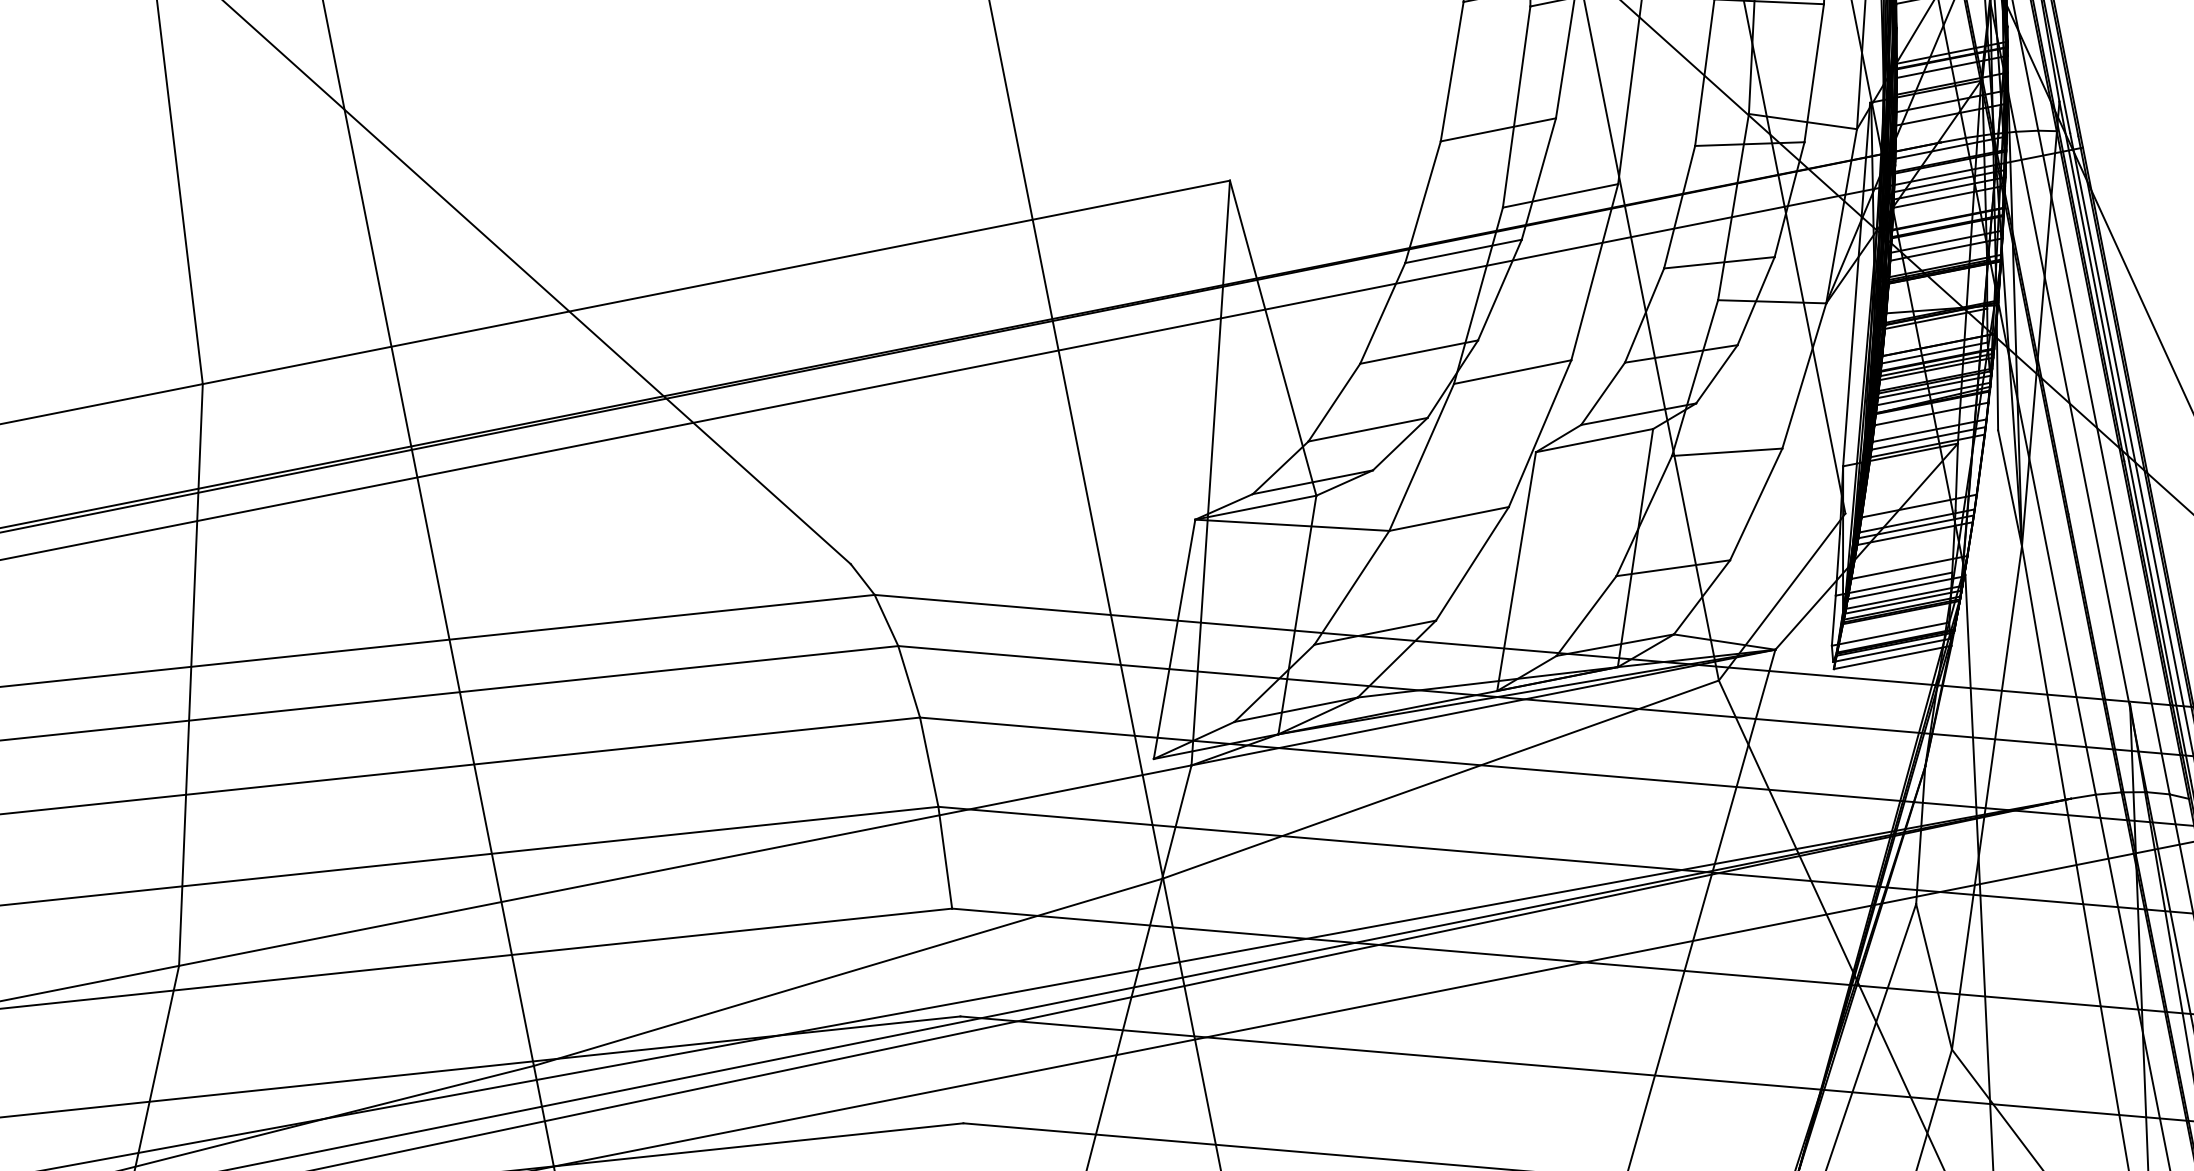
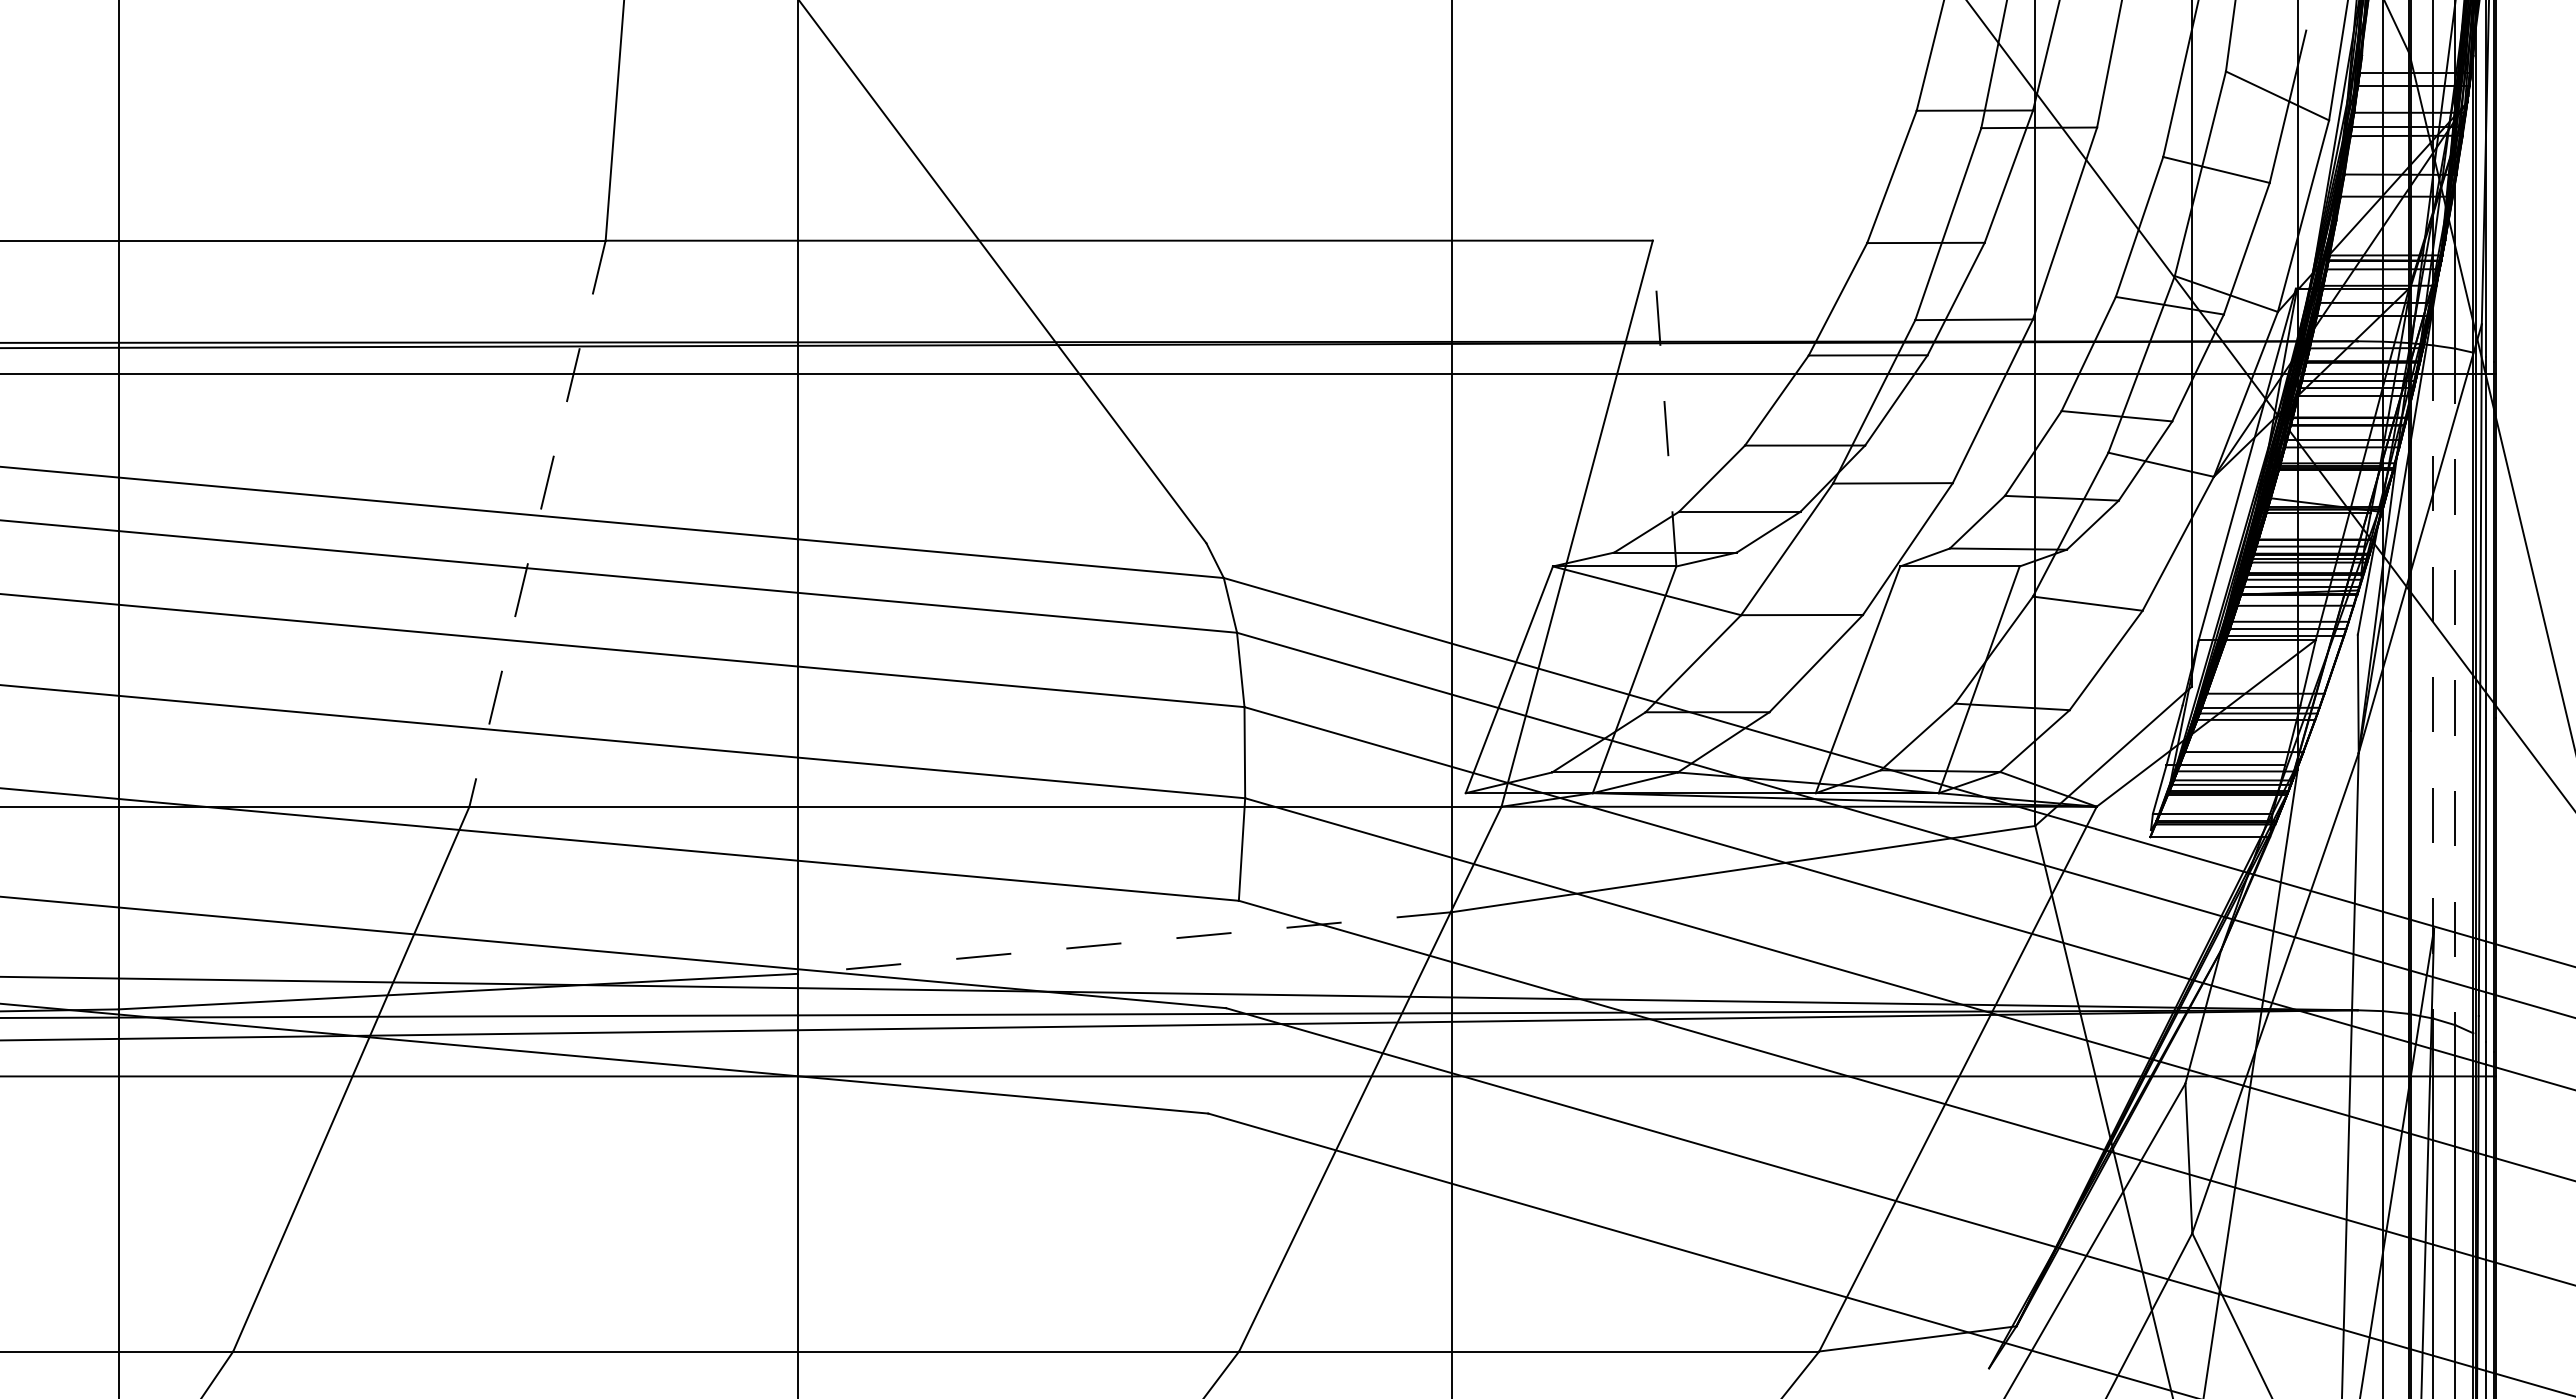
line: (1273, 338) -> (1664, 403), solid -> dashed
line: (2081, 461) -> (2433, 681), solid -> dashed
line: (2104, 463) -> (2455, 687), solid -> dashed
line: (1891, 649) -> (2210, 829), removed
line: (191, 675) -> (537, 524), solid -> dashed
line: (848, 972) -> (1124, 943), solid -> dashed

